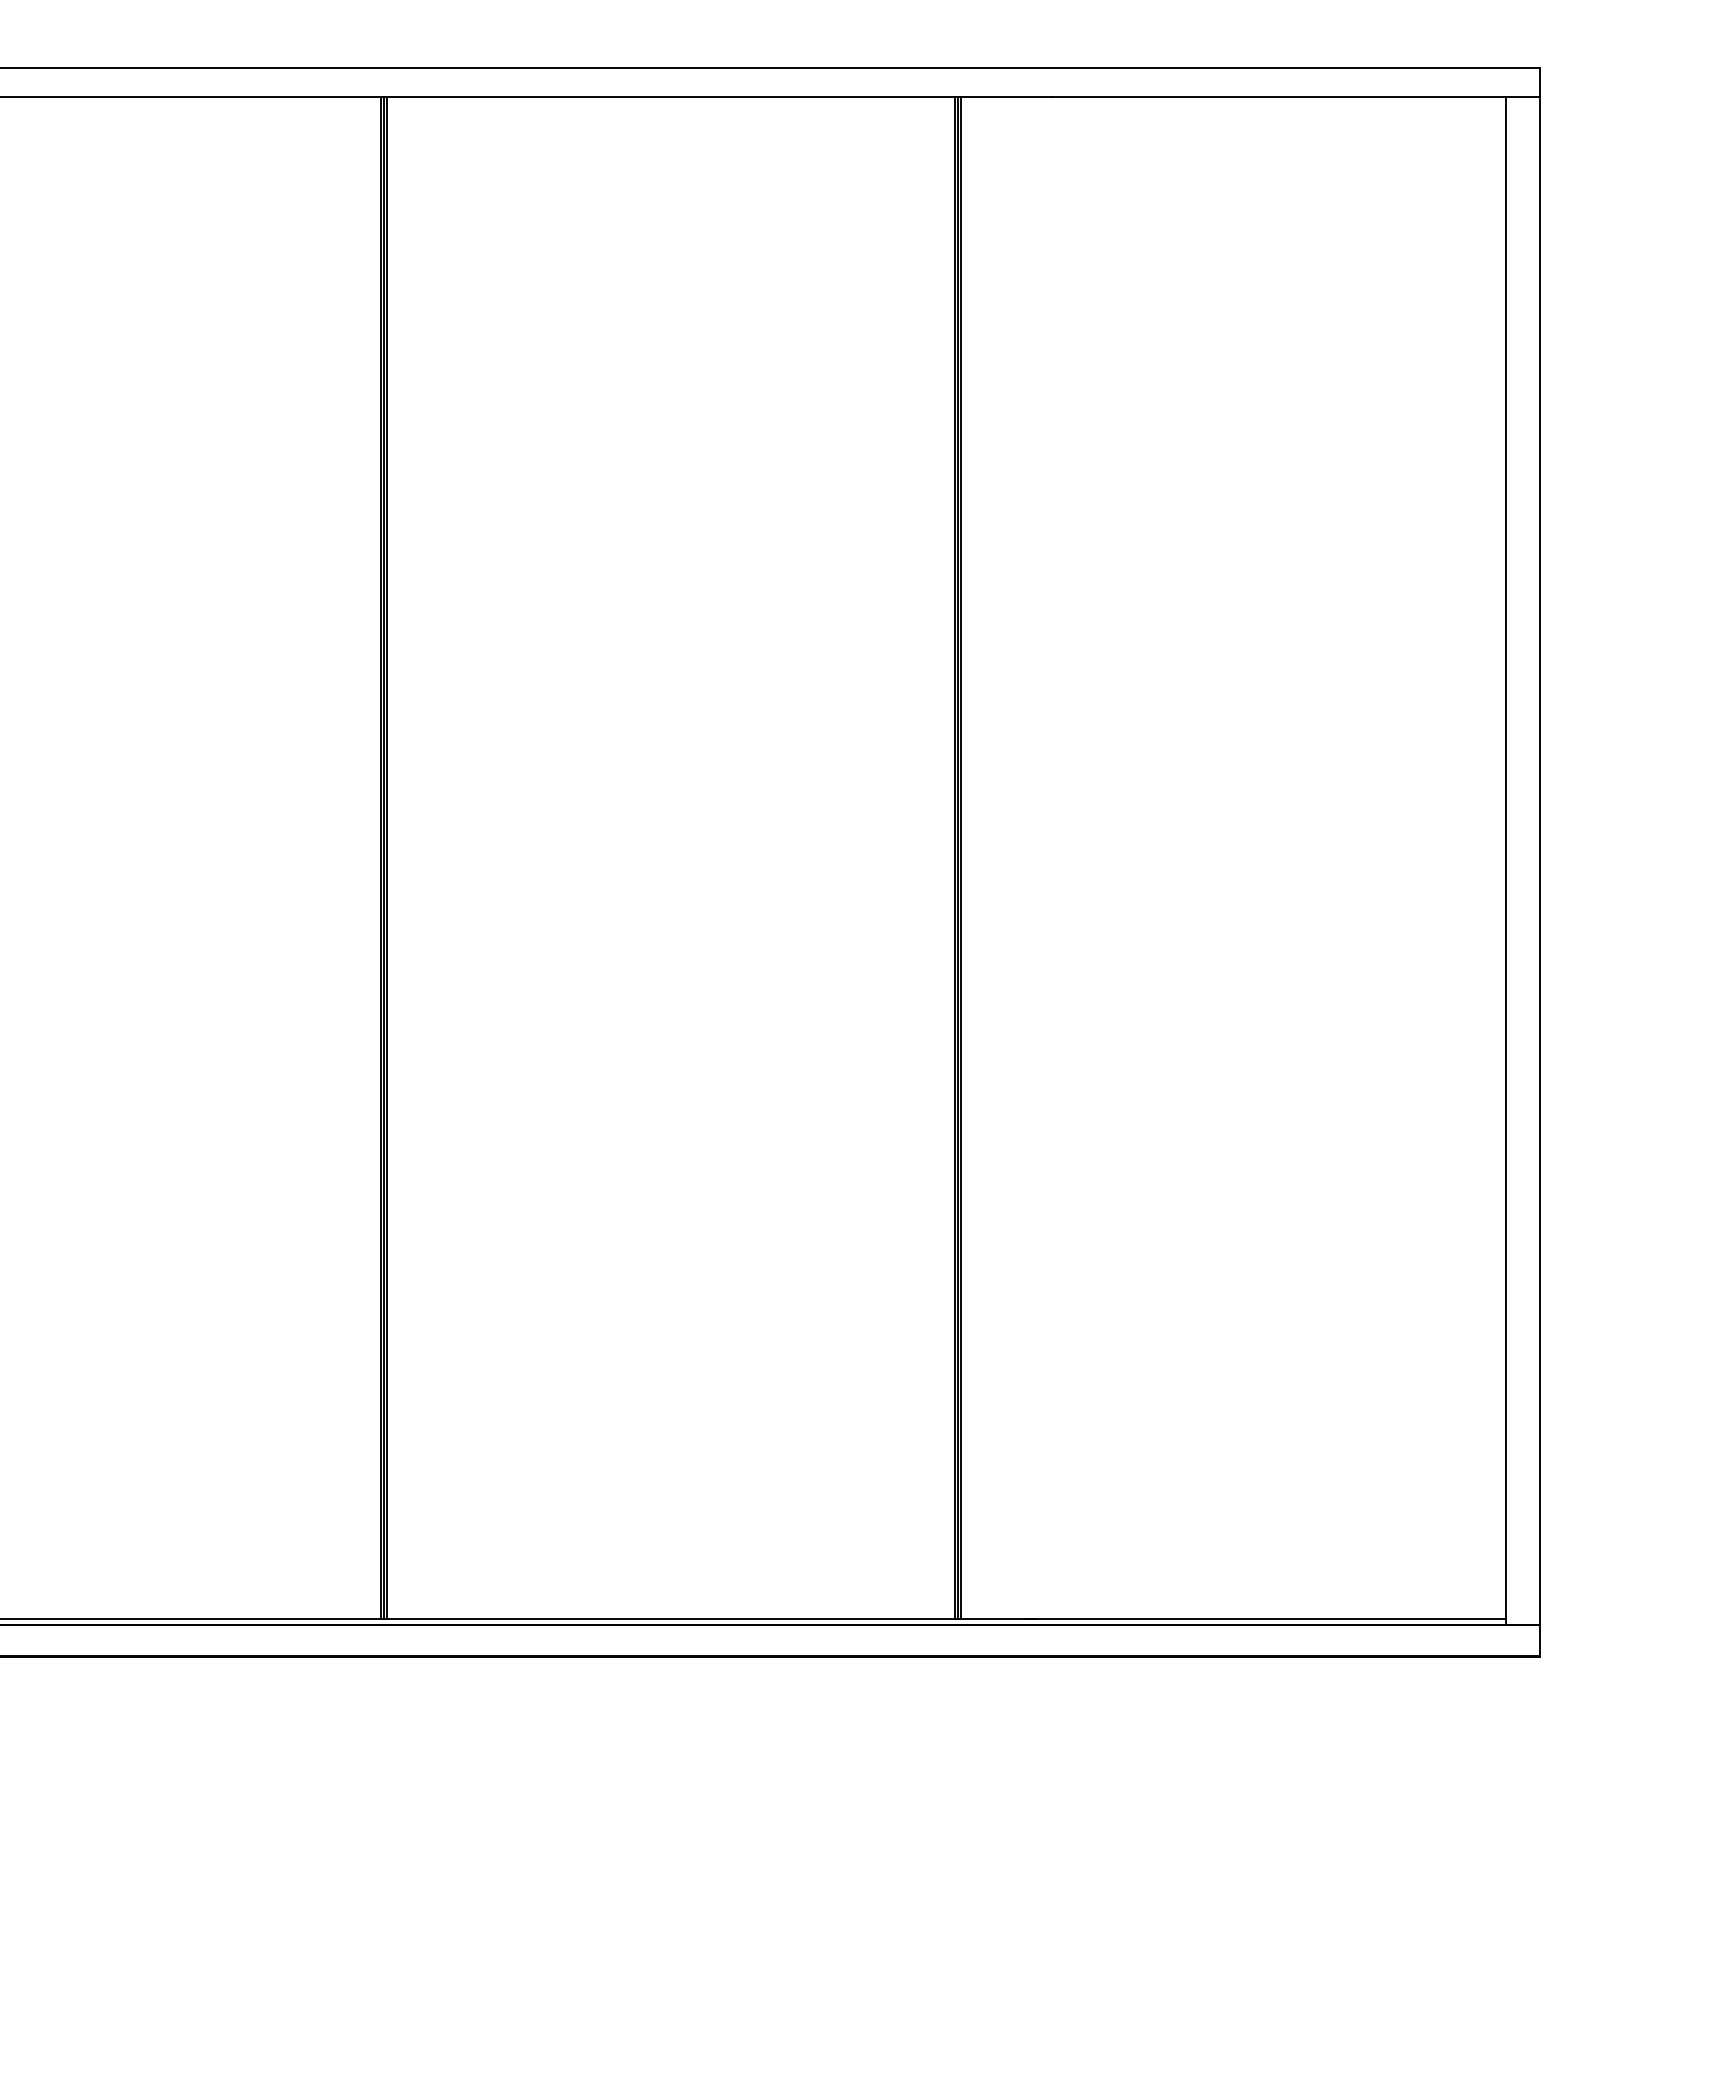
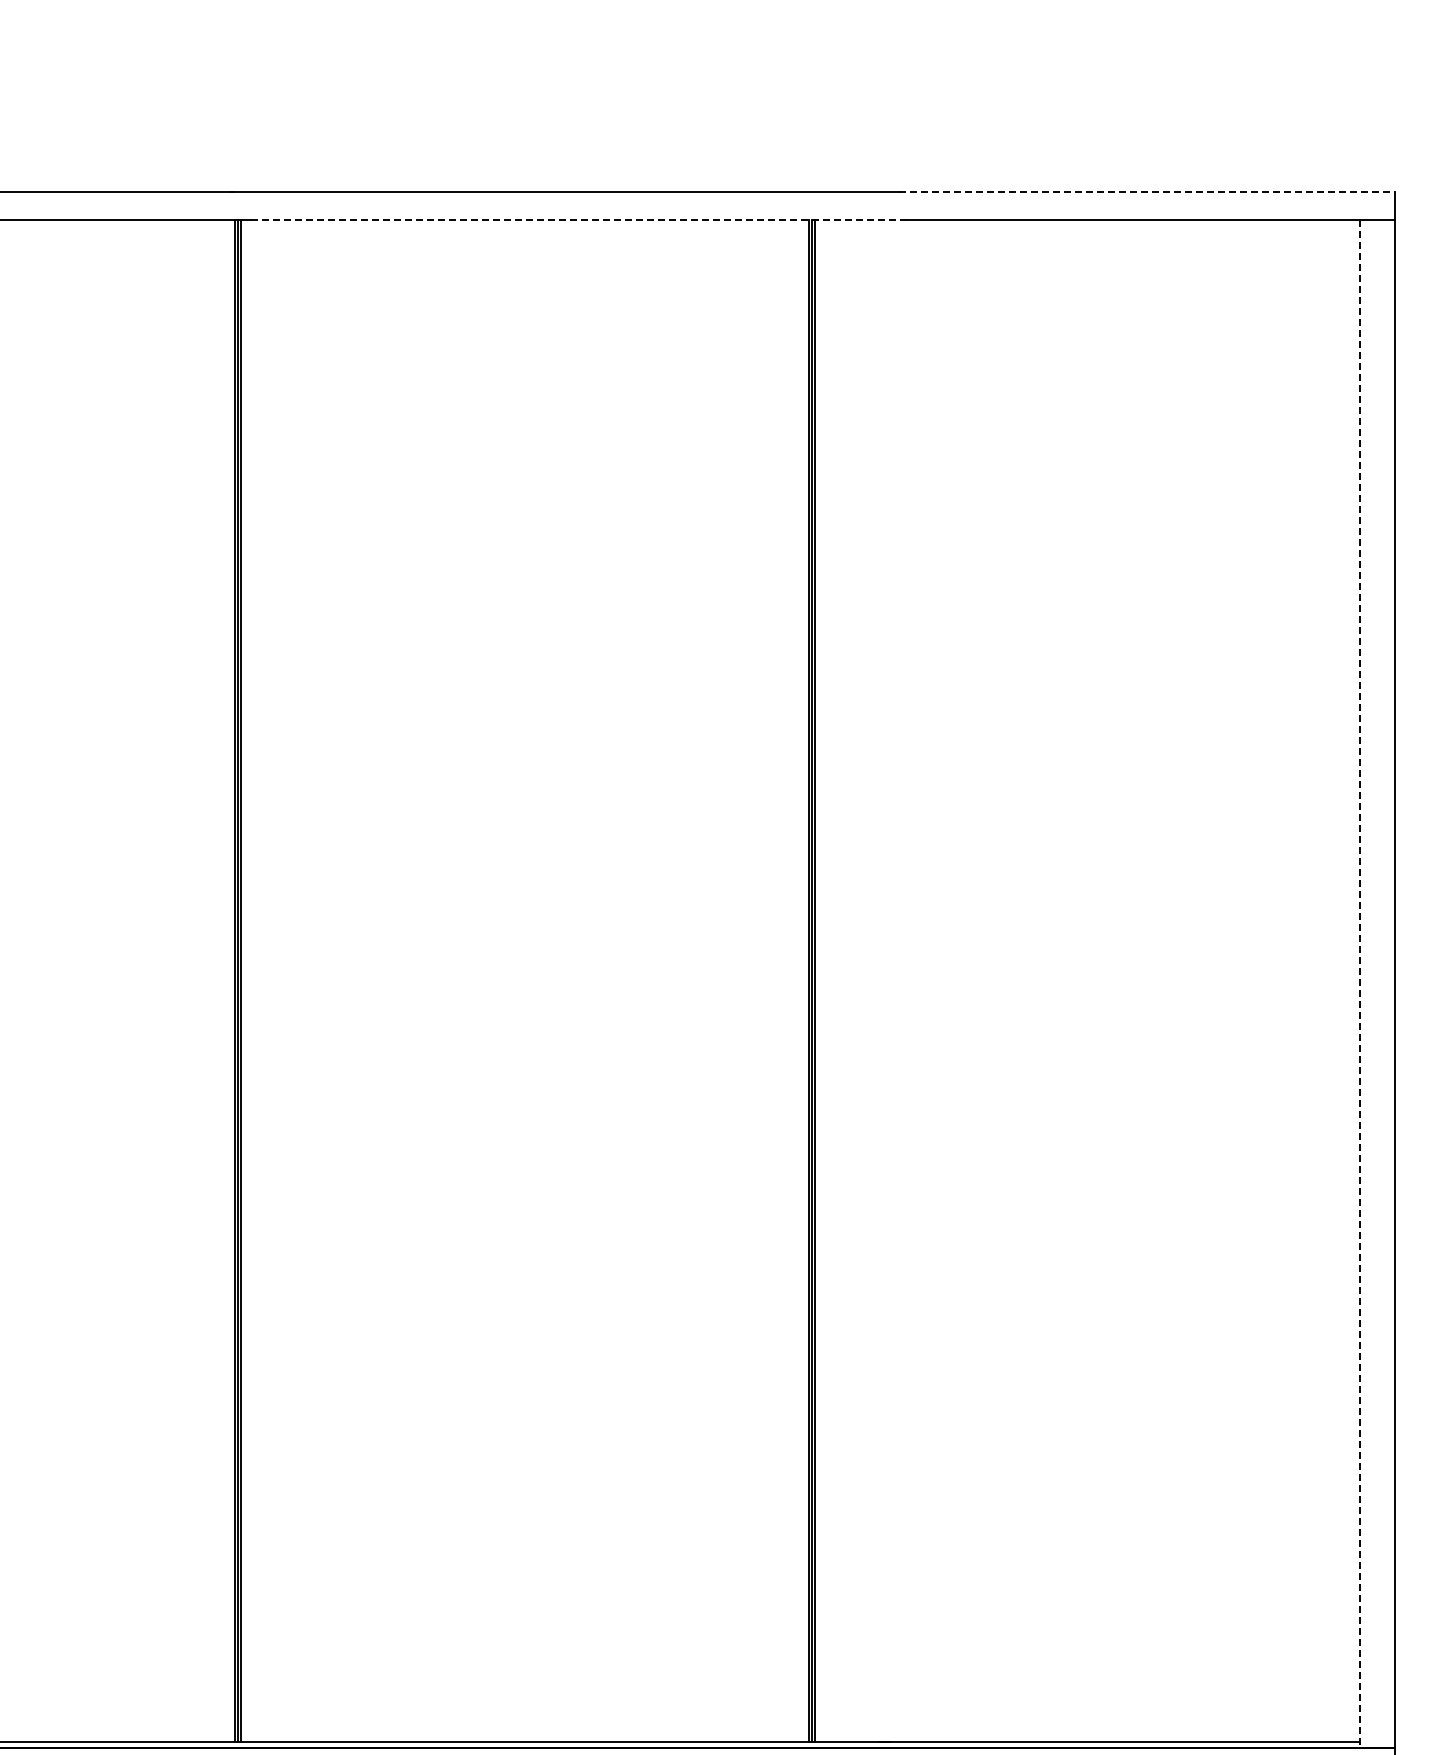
line: (1292, 68) -> (1146, 191), solid -> dashed
line: (724, 96) -> (578, 219), solid -> dashed
line: (1505, 861) -> (1359, 984), solid -> dashed

